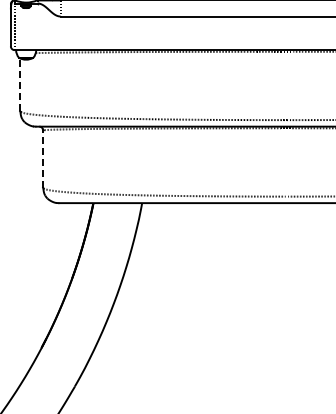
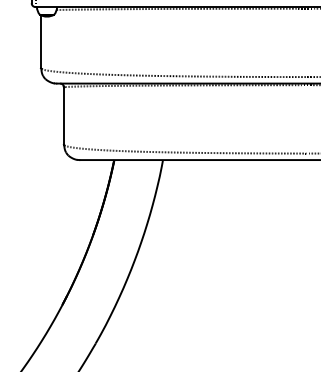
line: (20, 84) -> (41, 41), dashed -> solid
line: (43, 159) -> (64, 116), dashed -> solid

